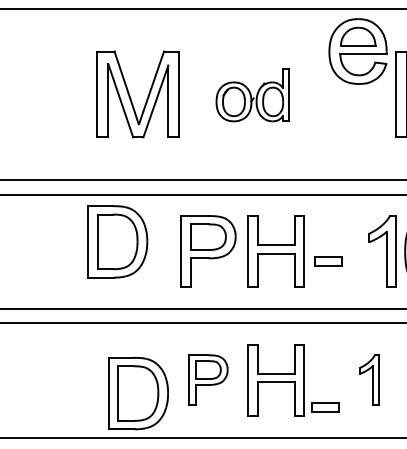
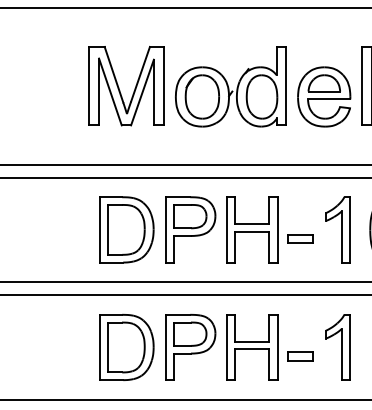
part: (358, 51) -> (324, 96), moved
part: (252, 94) -> (230, 86), size x1.67
part: (117, 241) -> (126, 229), moved
part: (382, 251) -> (337, 229), moved
part: (208, 379) -> (190, 346), size x1.43
part: (369, 380) -> (337, 347), size x1.43
part: (138, 393) -> (126, 347), moved
part: (325, 407) -> (300, 356), moved

